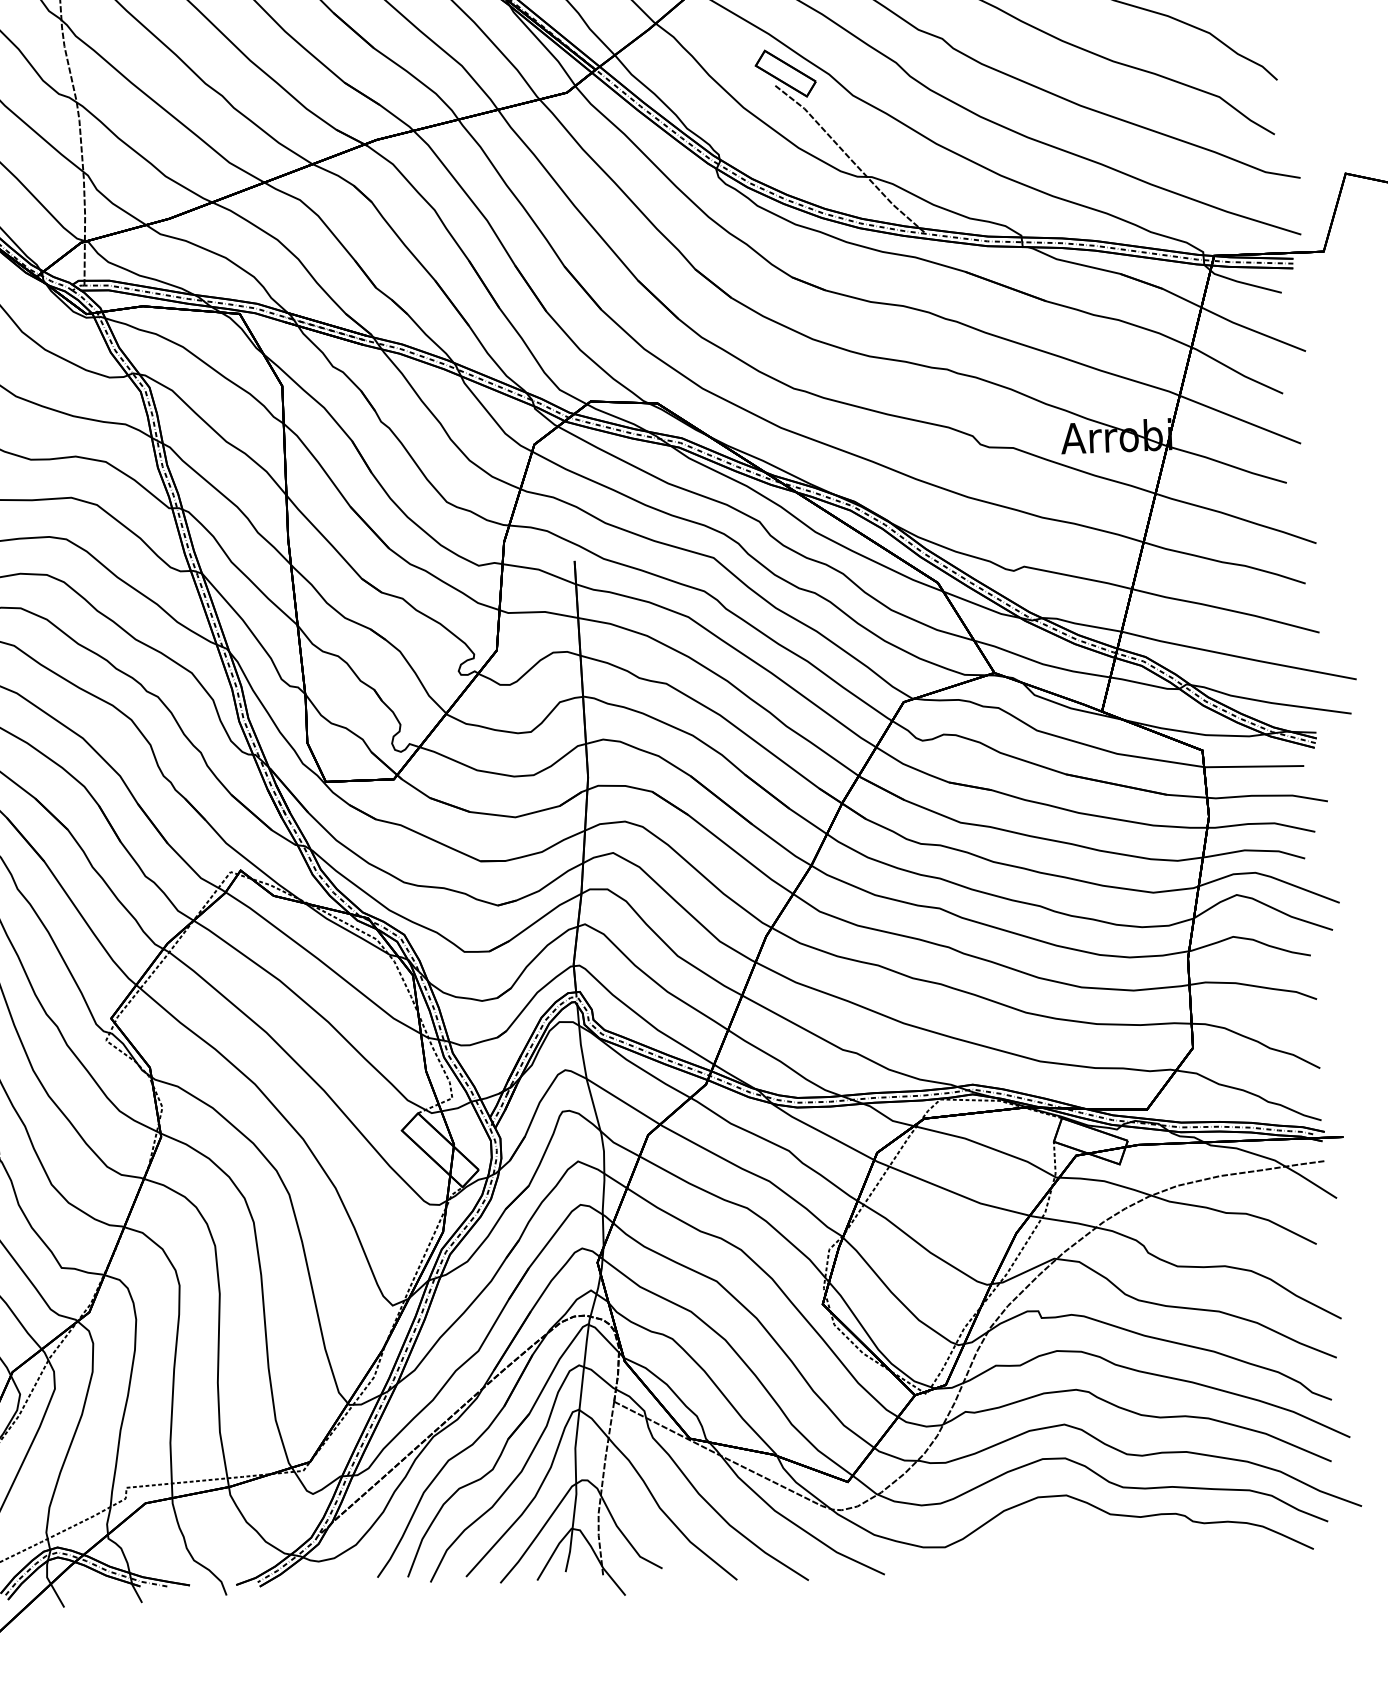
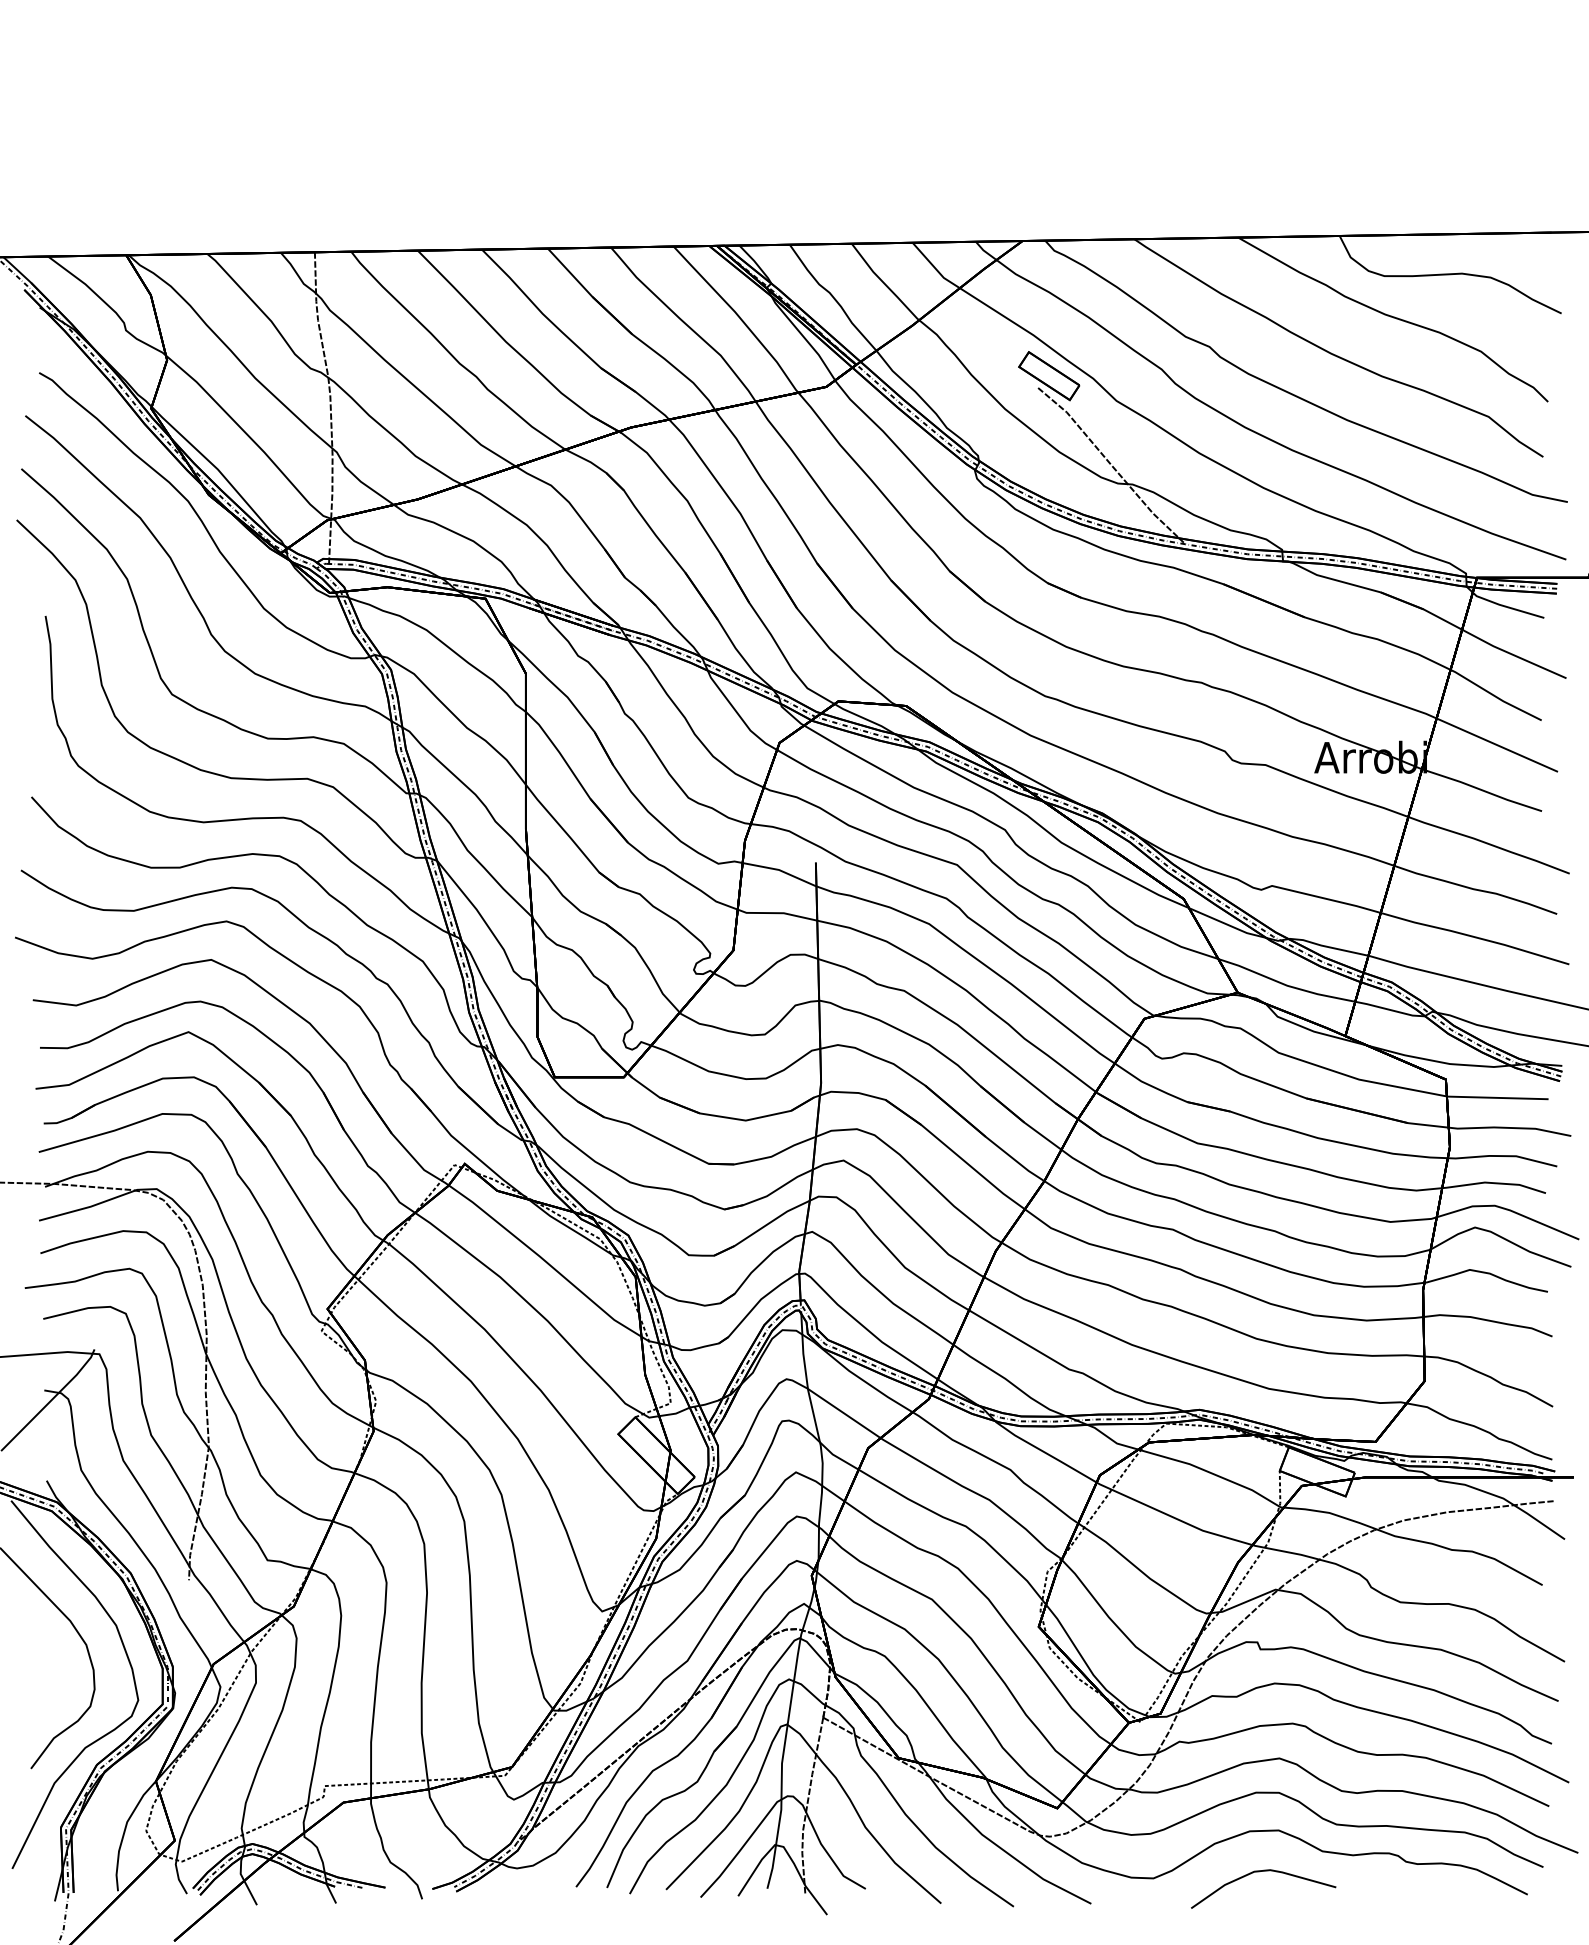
curve: (1049, 1537) -> (1259, 1872), added

